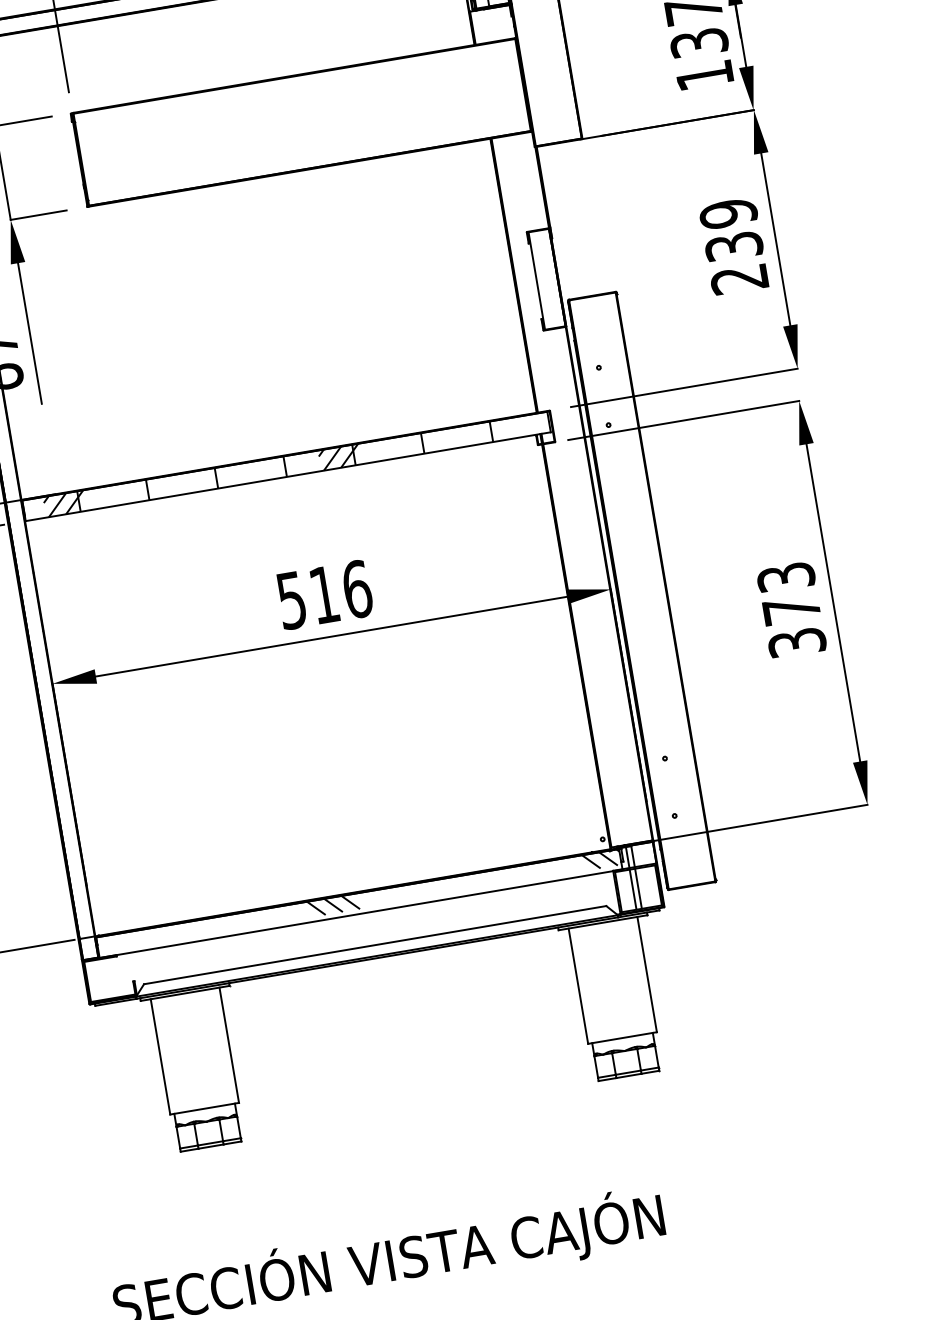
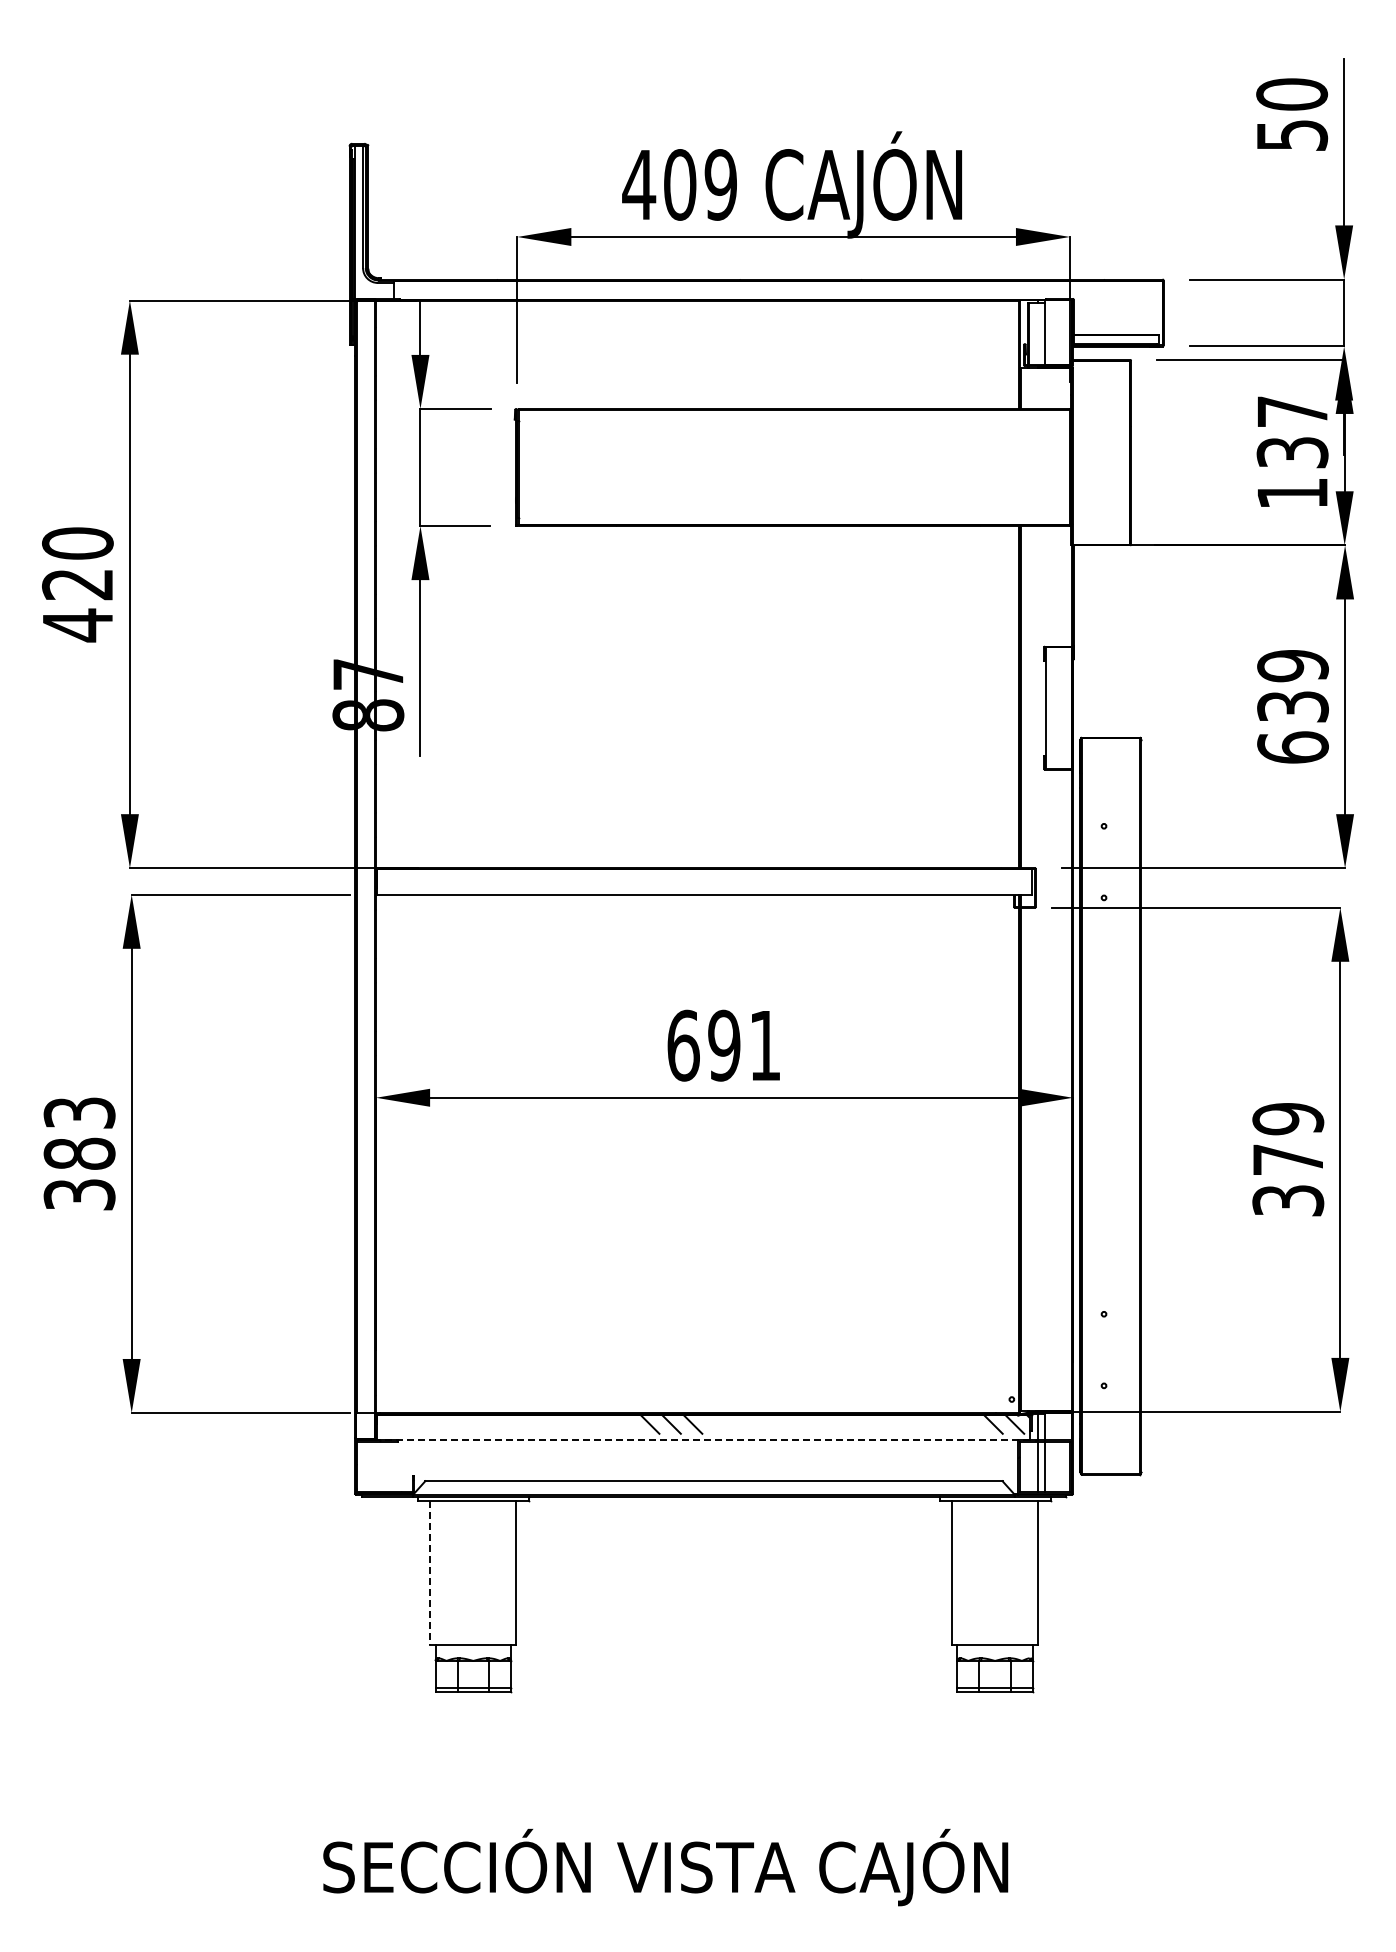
text: (739, 279) -> (1292, 747), 239 -> 639
hatch: (267, 469) -> (681, 881), removed
text: (786, 577) -> (1288, 1119), 373 -> 379
text: (324, 594) -> (724, 1045), 516 -> 691
line: (360, 914) -> (702, 1440), solid -> dashed
line: (160, 1056) -> (430, 1572), solid -> dashed

